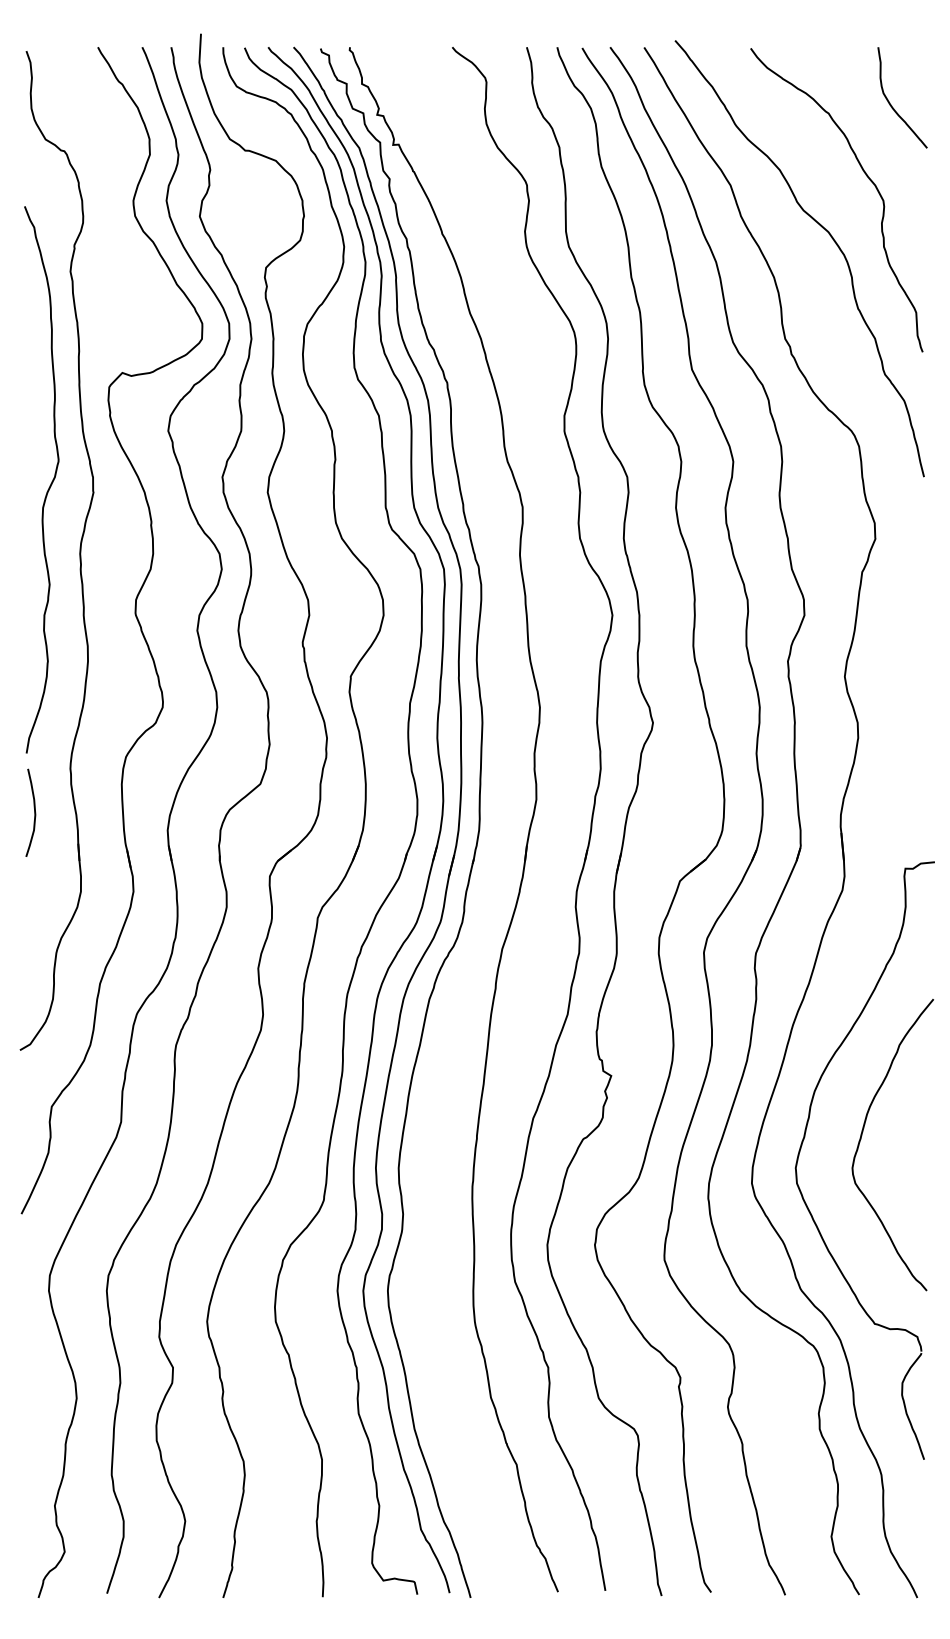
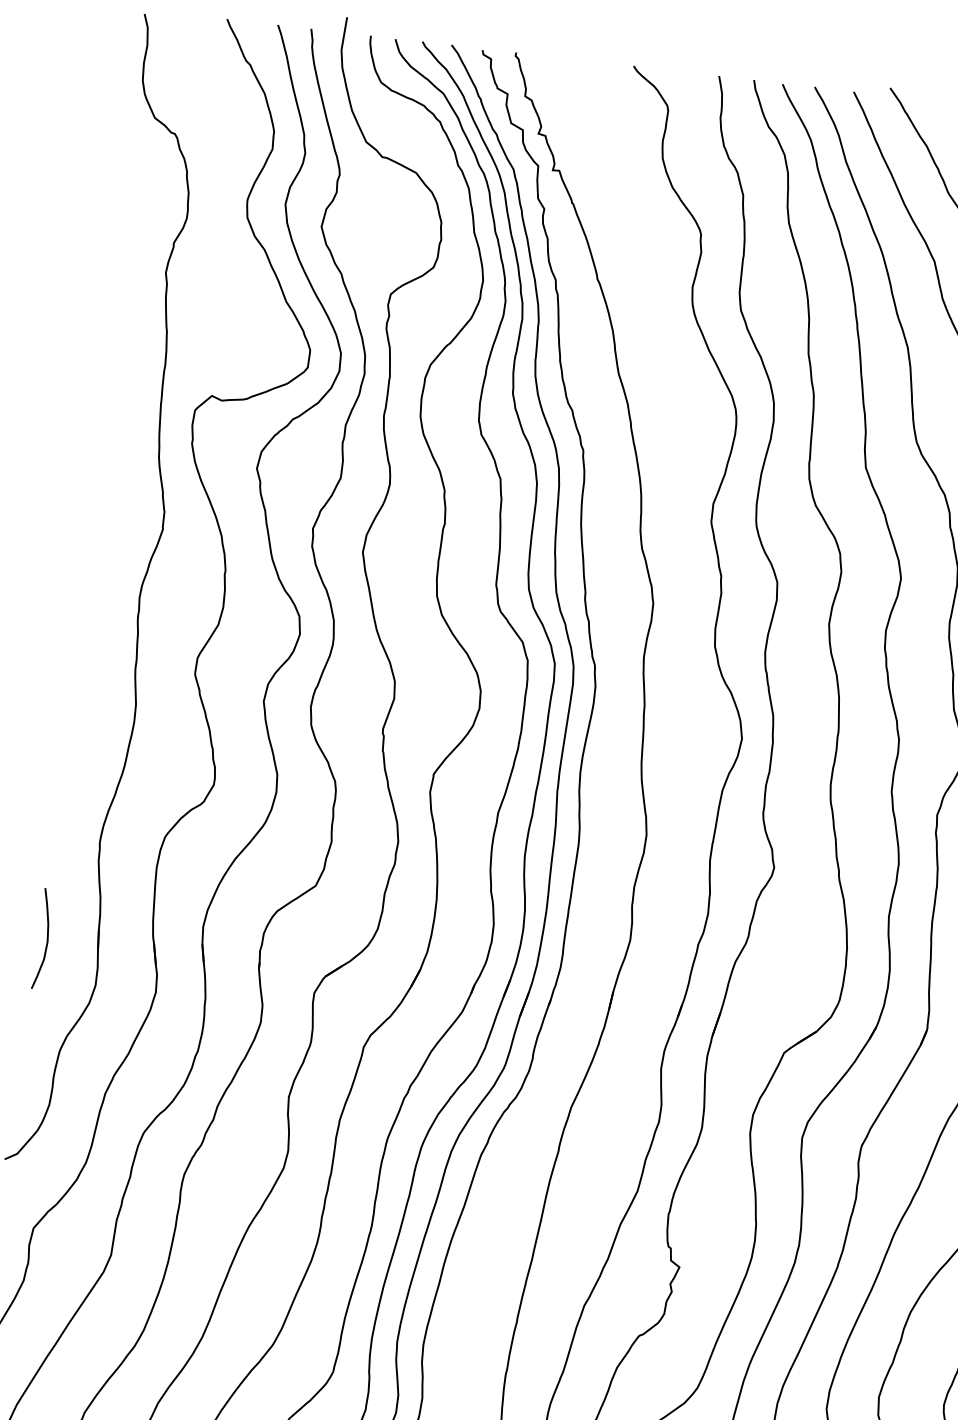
curve: (50, 483) -> (114, 513), removed
curve: (34, 812) -> (46, 938), moved

